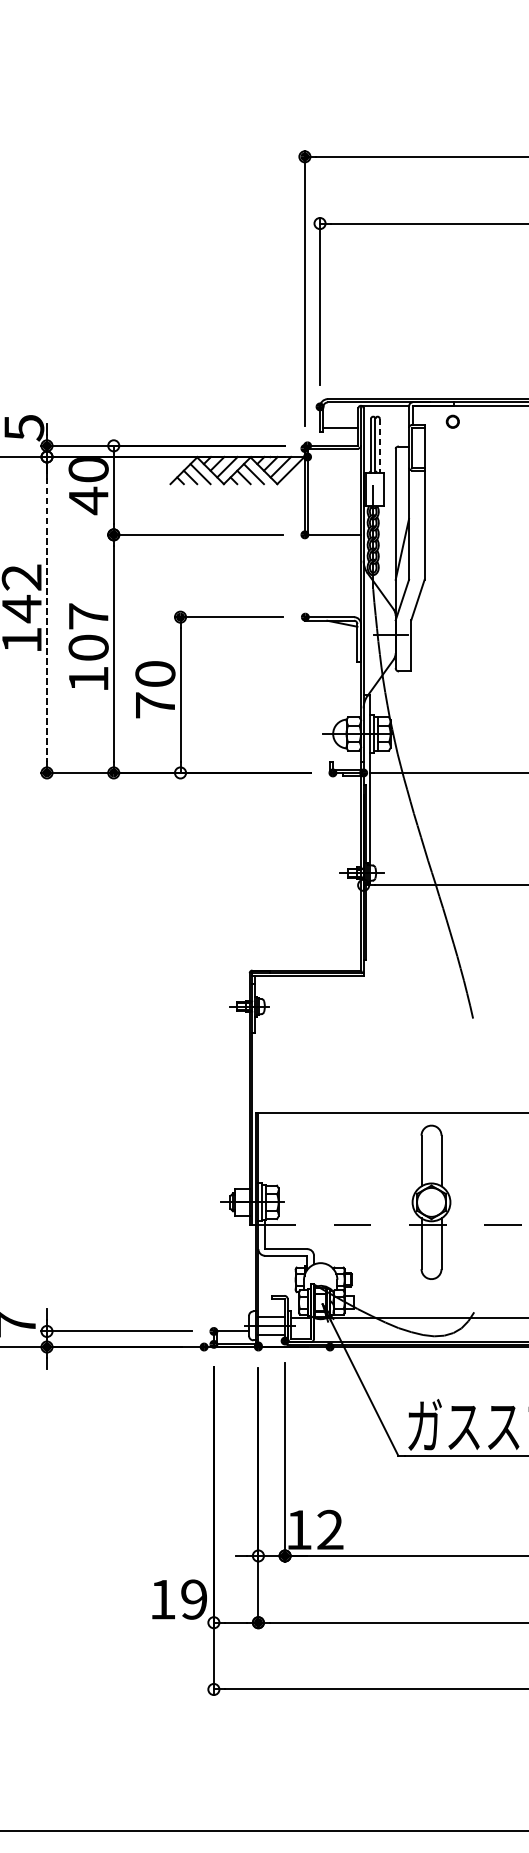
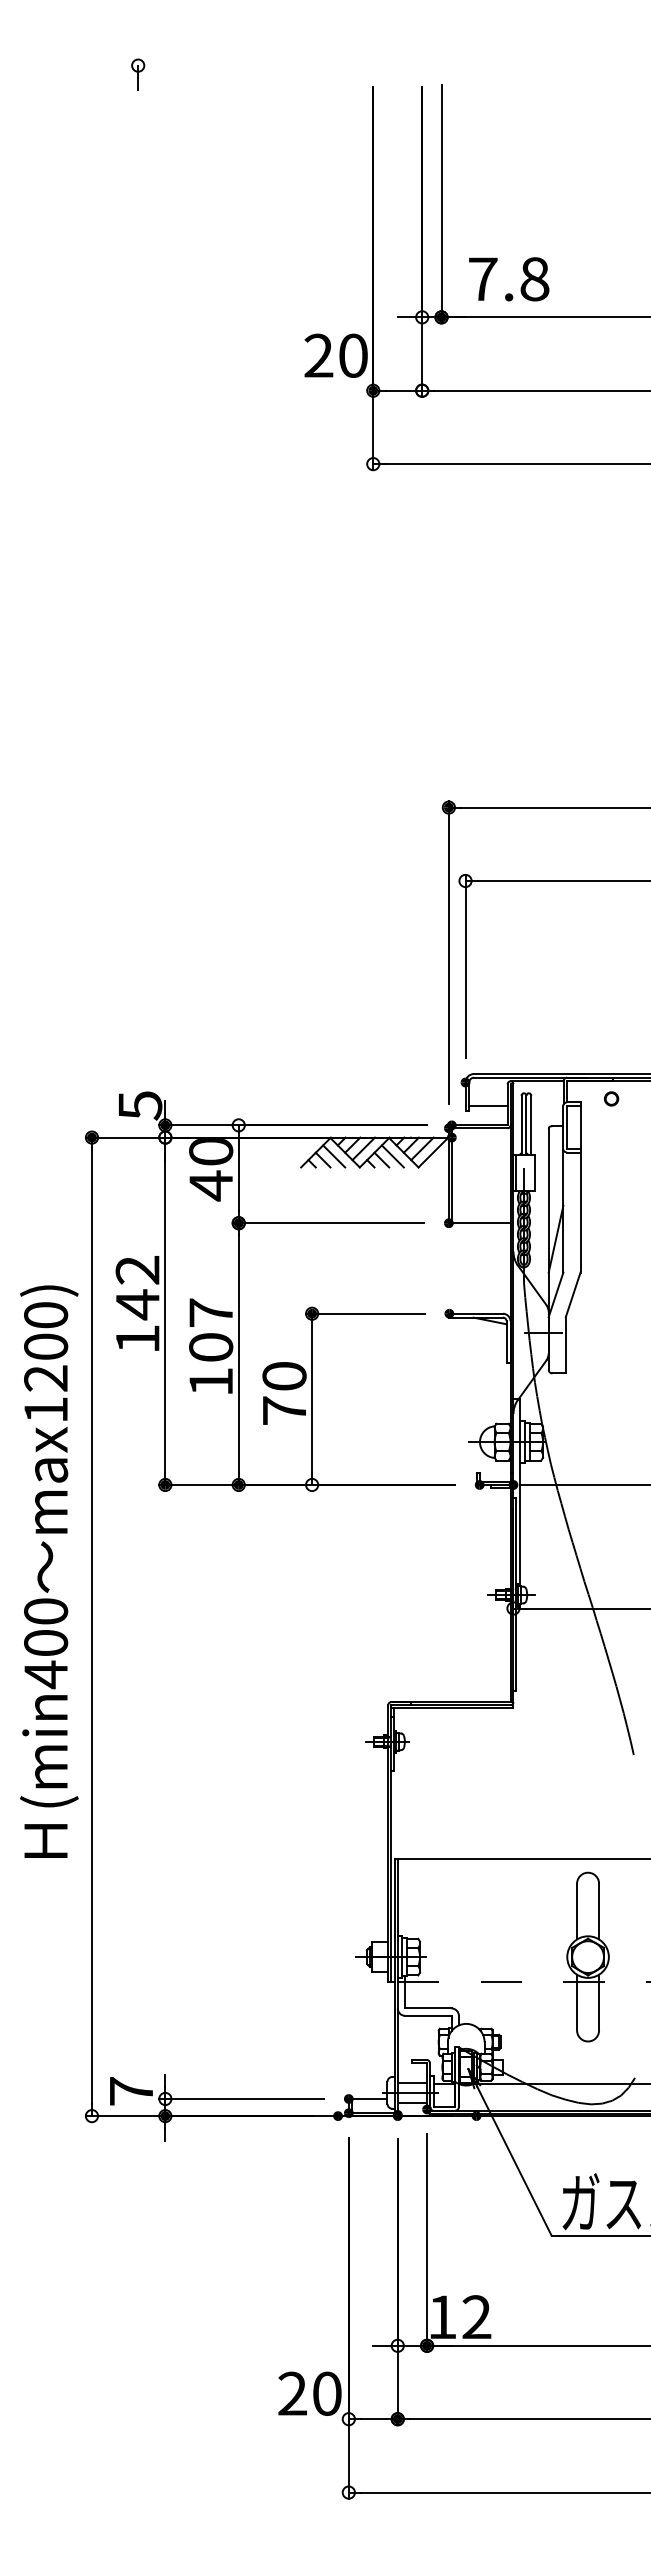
line: (380, 445) -> (531, 1125), dashed -> solid
line: (47, 615) -> (165, 1311), dashed -> solid
text: (178, 1599) -> (309, 2393), 19 -> 20

